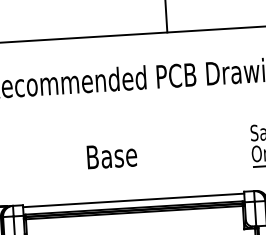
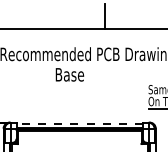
text: (111, 155) -> (69, 74), moved
line: (133, 199) -> (79, 123), solid -> dashed

